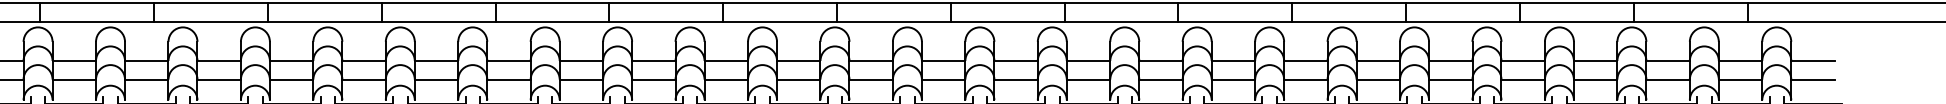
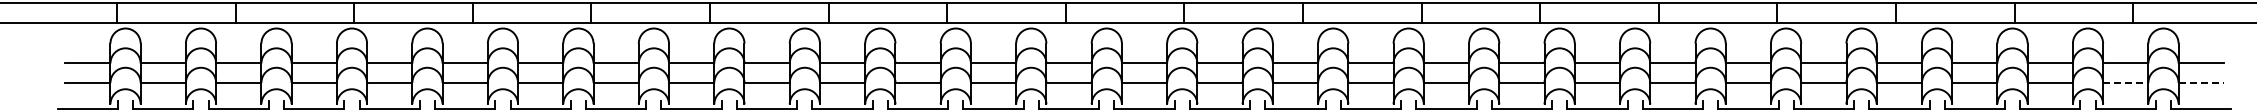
line: (1740, 79) -> (2125, 82), solid -> dashed
line: (1813, 79) -> (2201, 82), solid -> dashed

